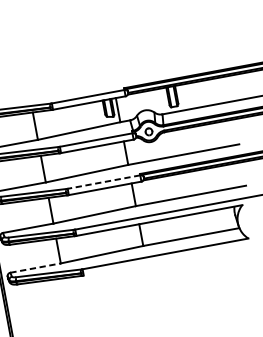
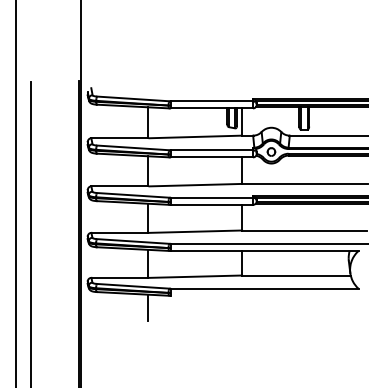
line: (103, 181) -> (211, 197), dashed -> solid
line: (35, 267) -> (119, 277), dashed -> solid
line: (65, 289) -> (148, 307), added

